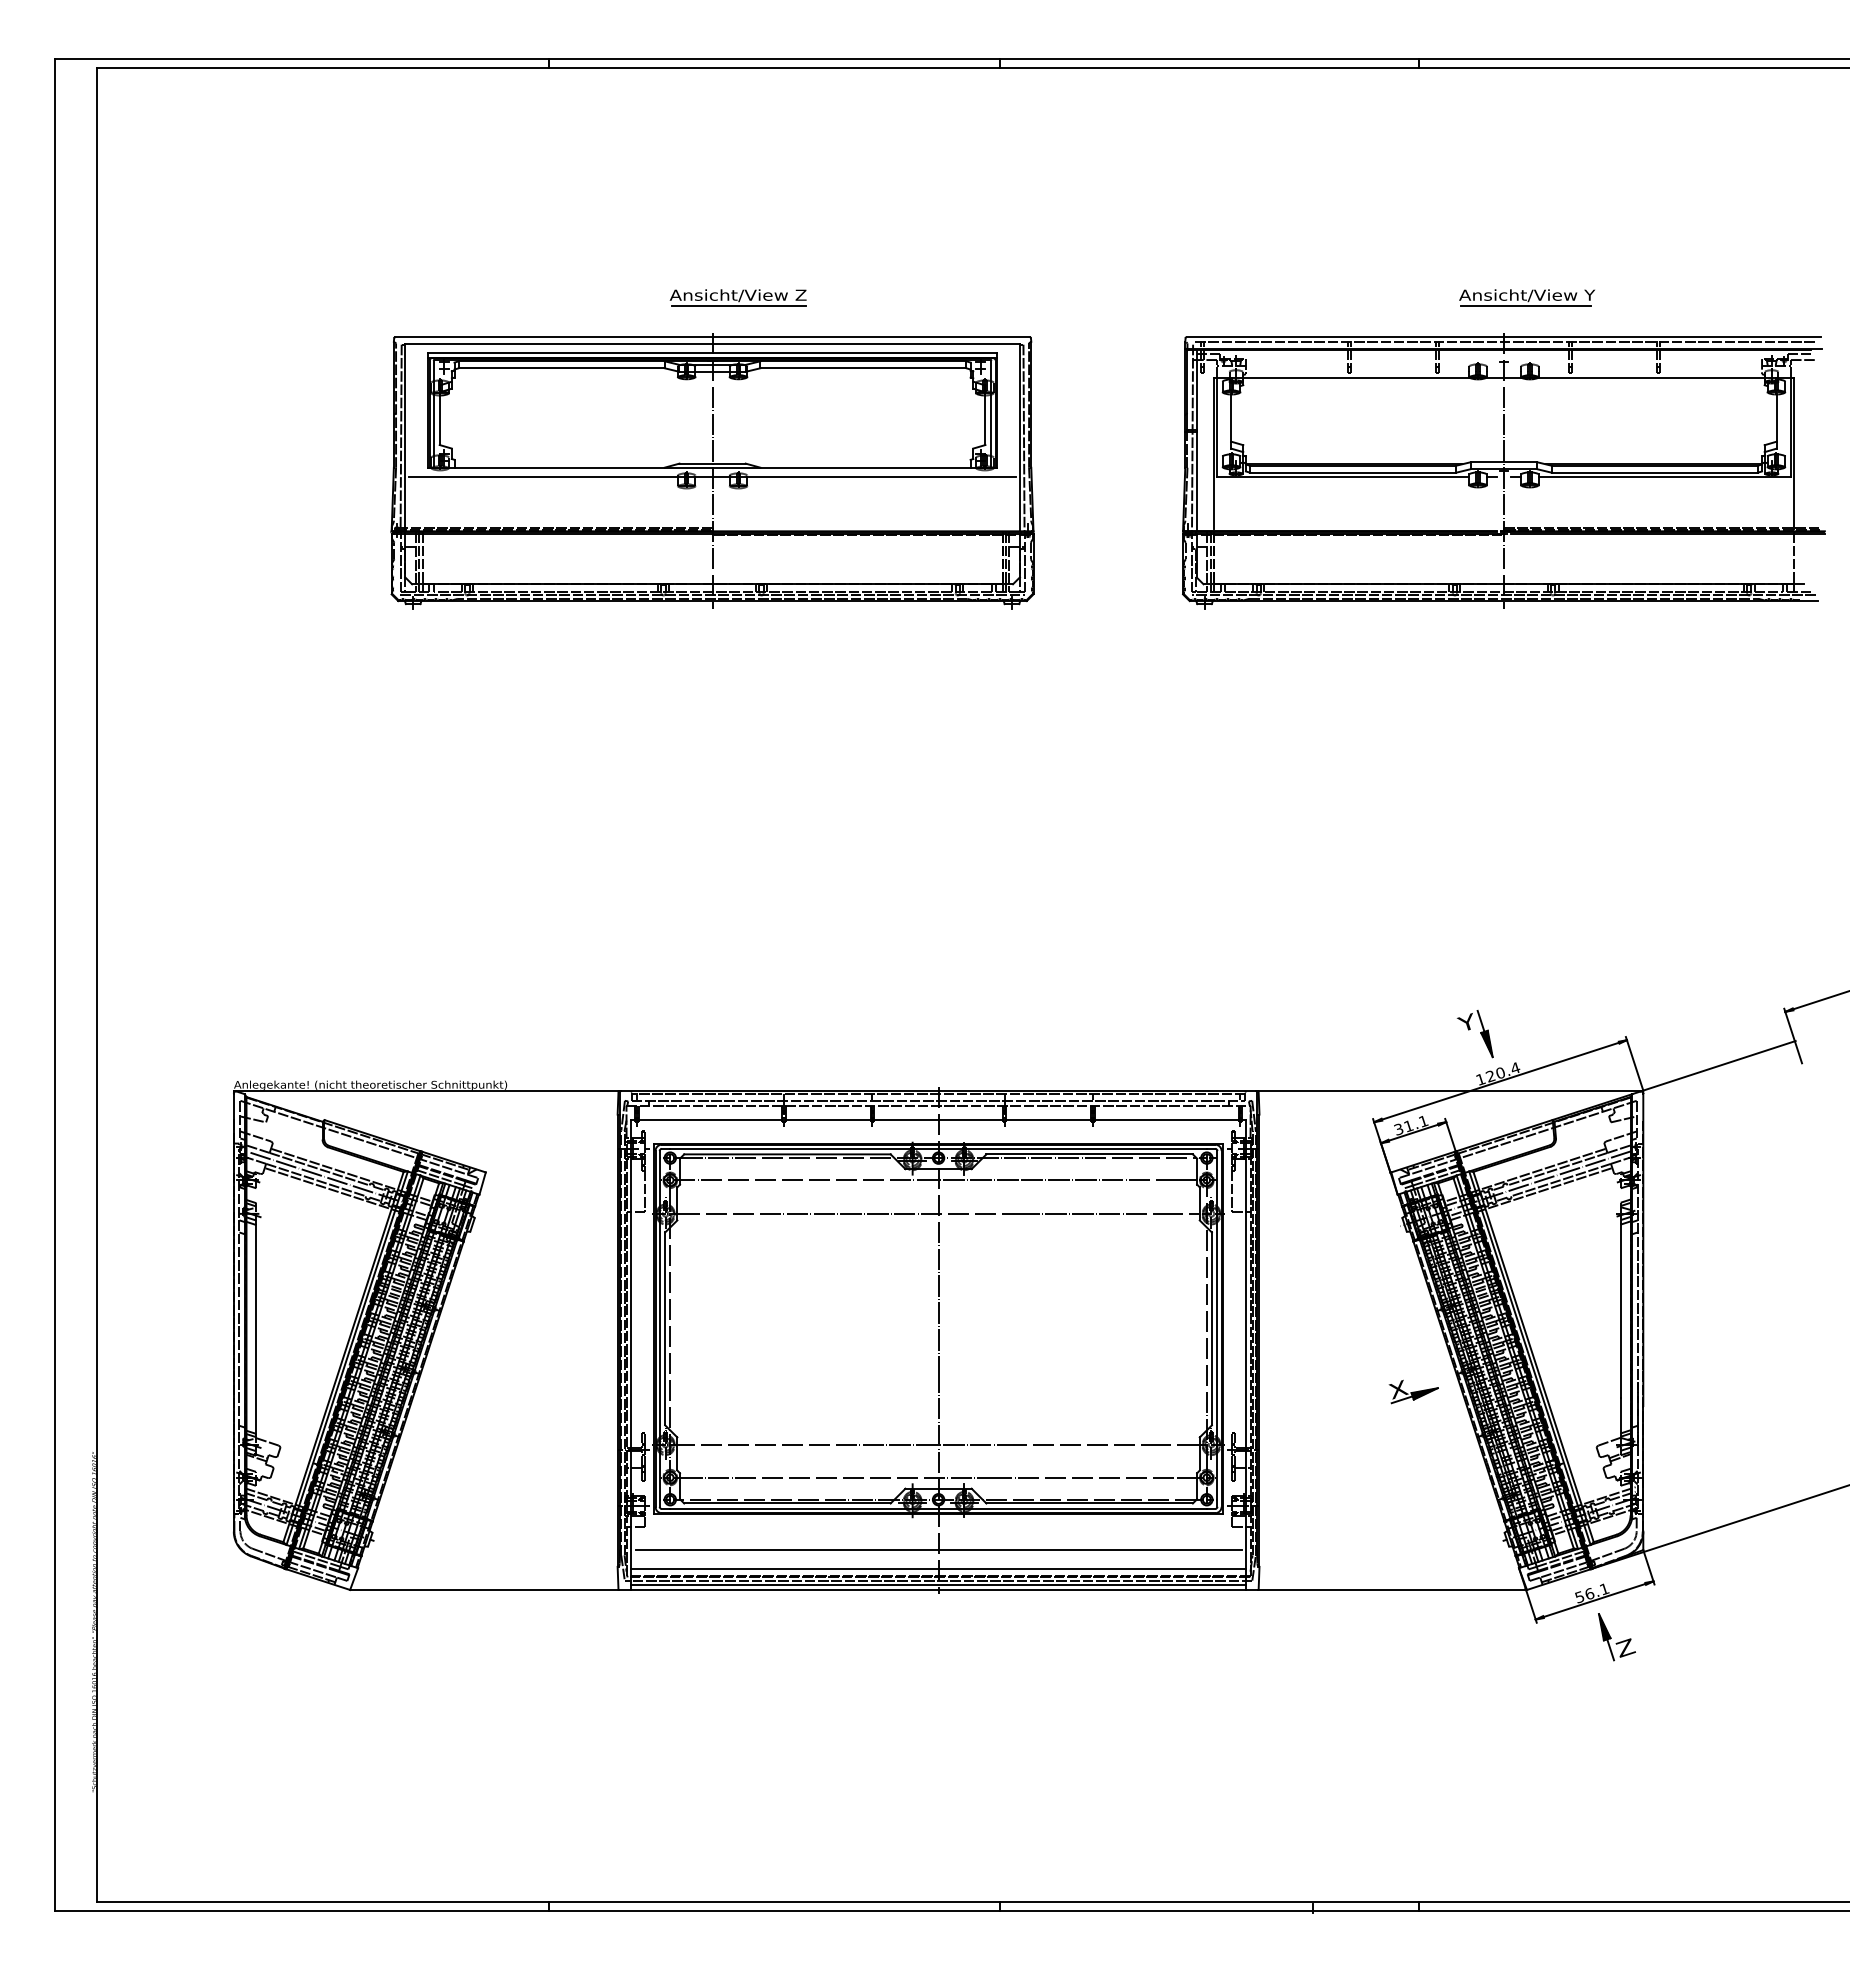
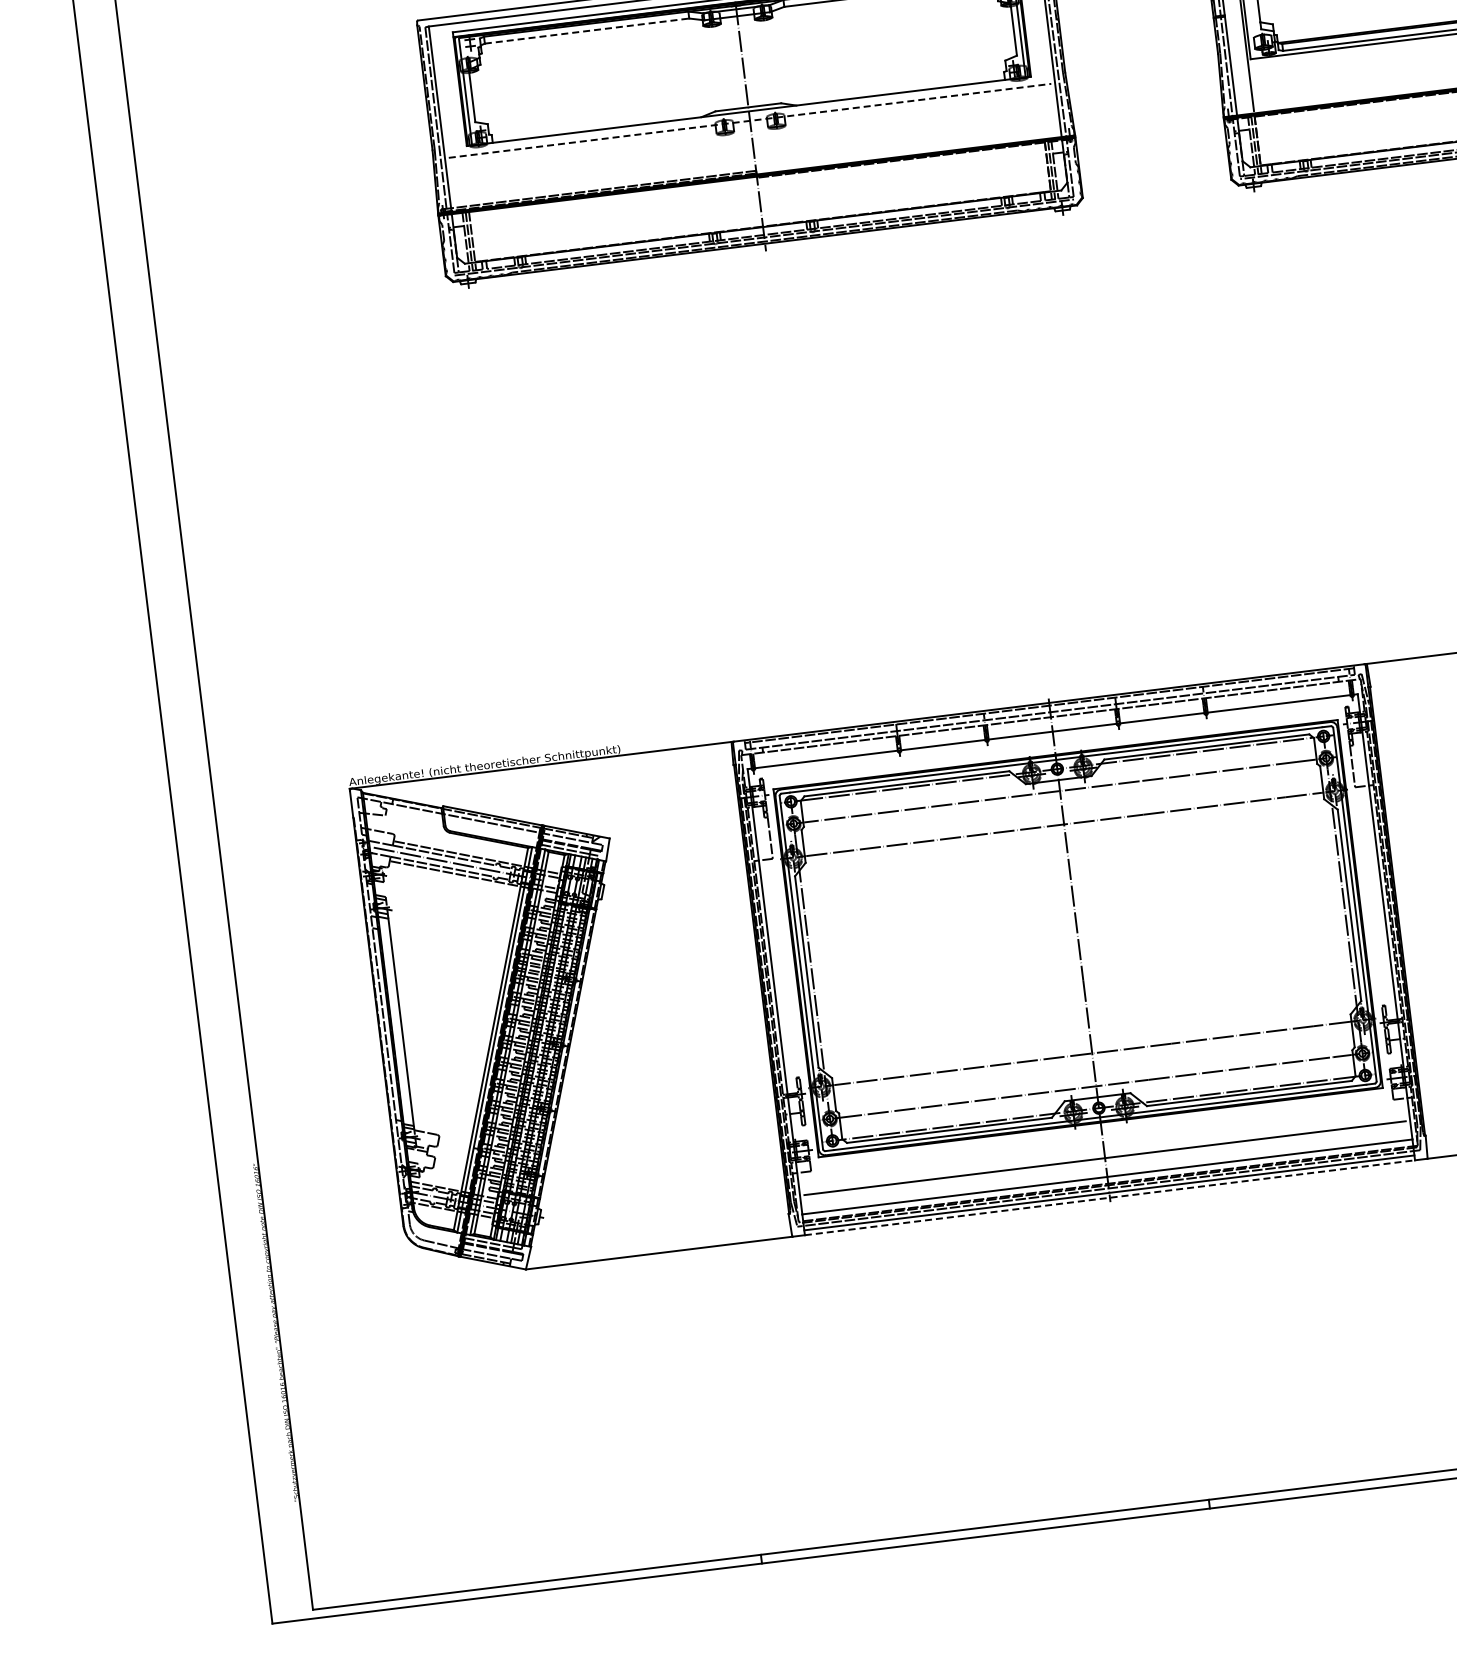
line: (561, 368) -> (586, 31), solid -> dashed
line: (712, 477) -> (750, 121), solid -> dashed
line: (939, 1589) -> (1110, 1197), solid -> dashed

